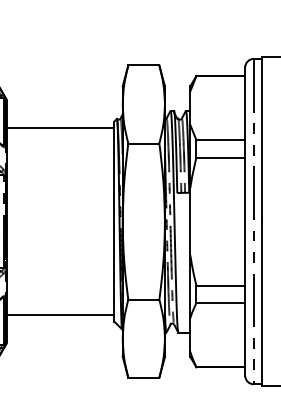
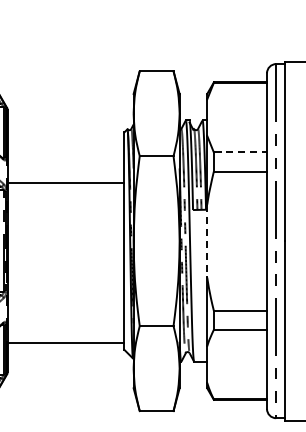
line: (60, 127) -> (65, 182), moved
line: (221, 140) -> (241, 152), solid -> dashed
line: (190, 221) -> (207, 241), solid -> dashed

